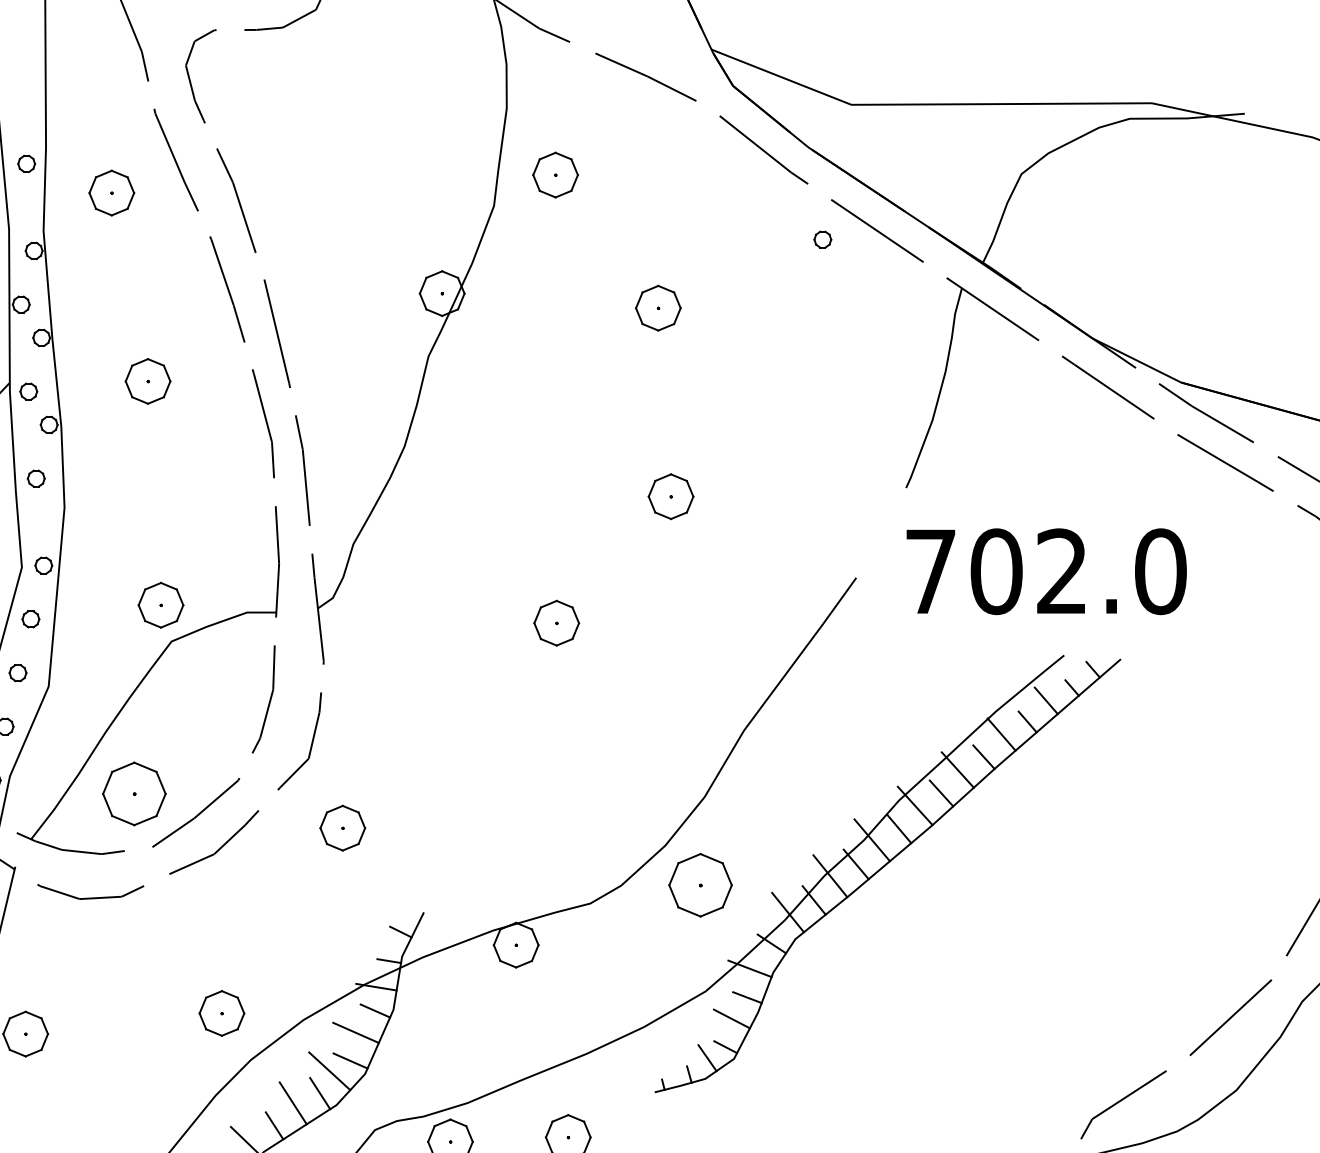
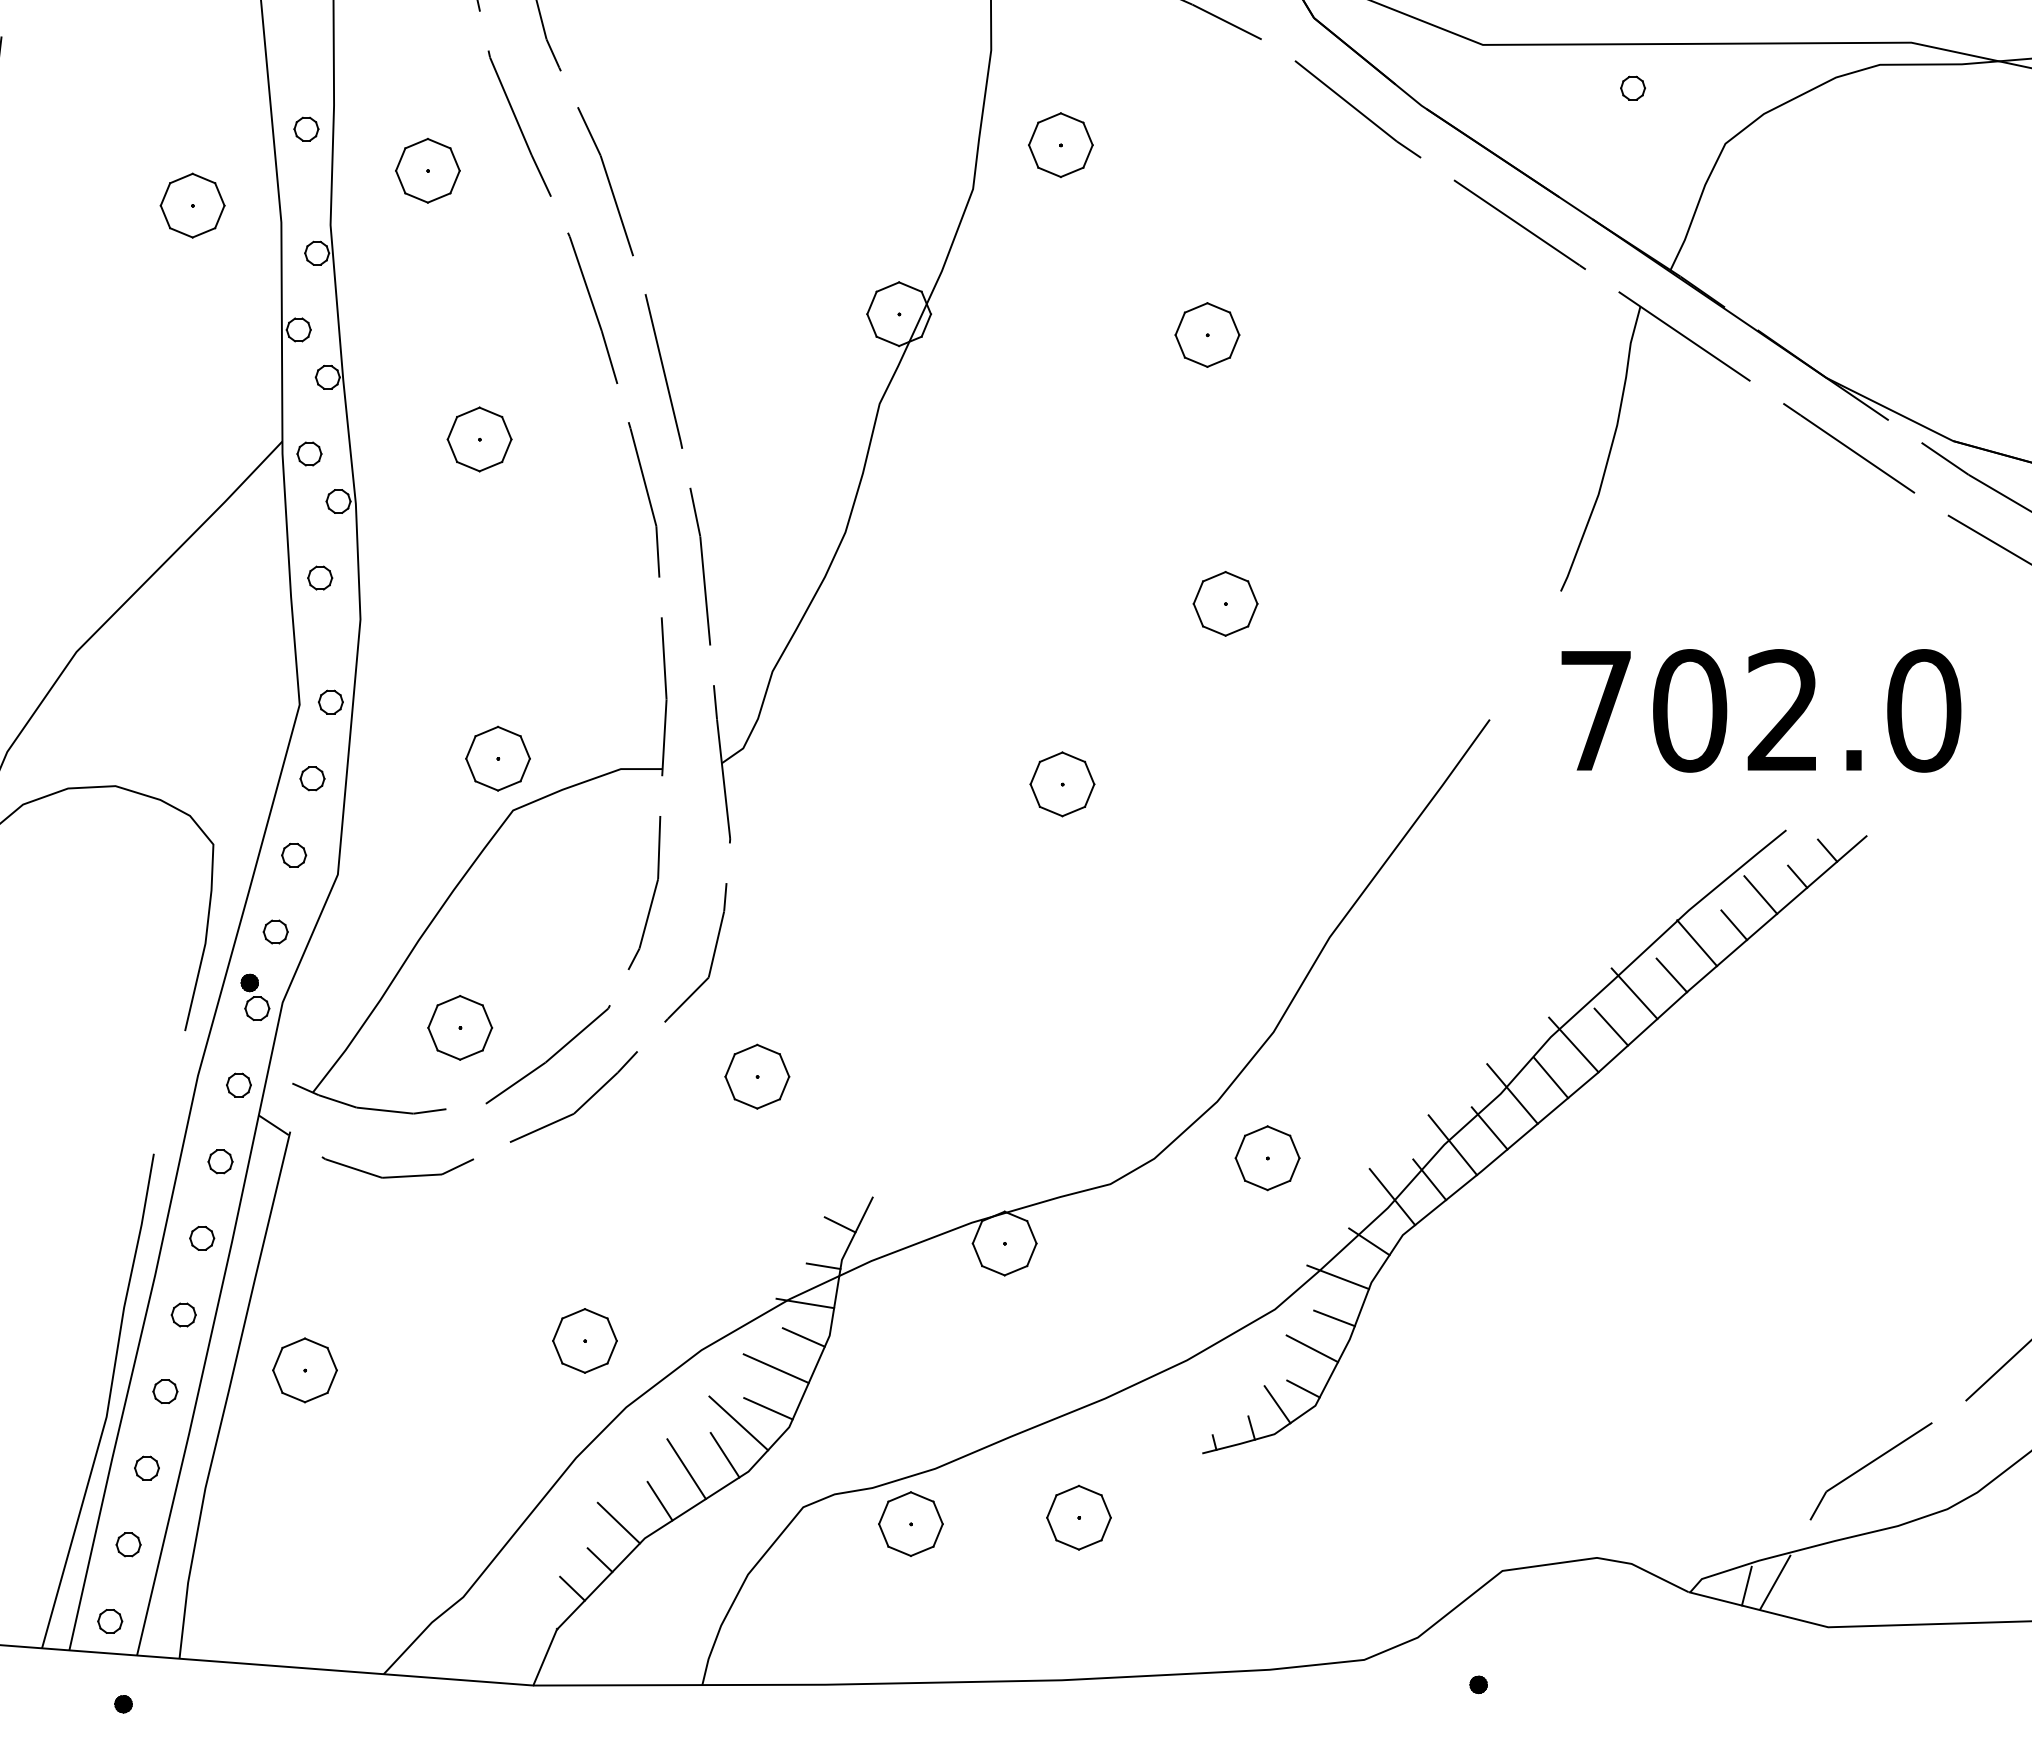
part: (822, 239) -> (1632, 87), moved
part: (134, 793) -> (460, 1027), size x0.71
part: (700, 885) -> (1267, 1158), size x0.71

